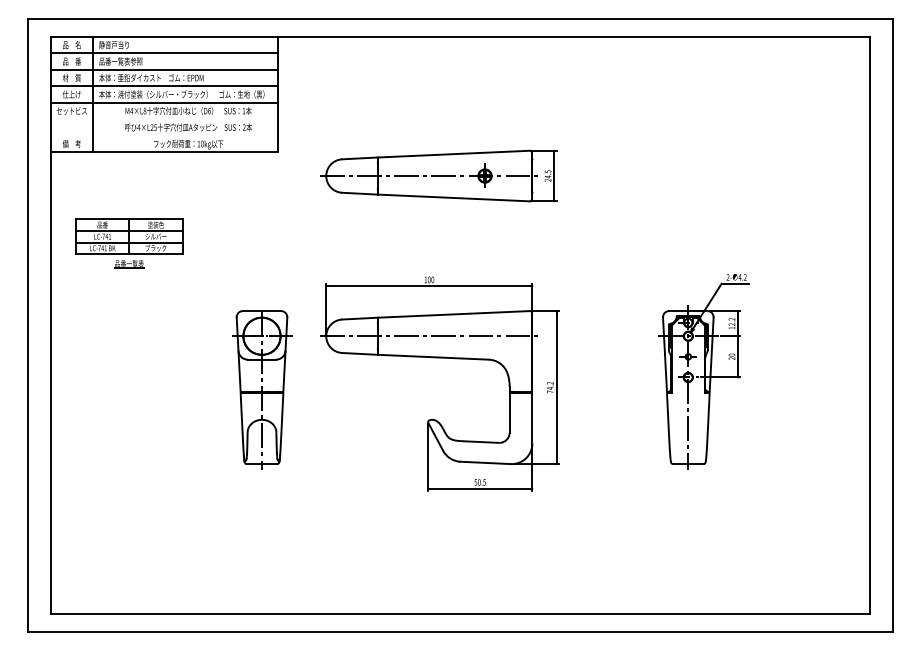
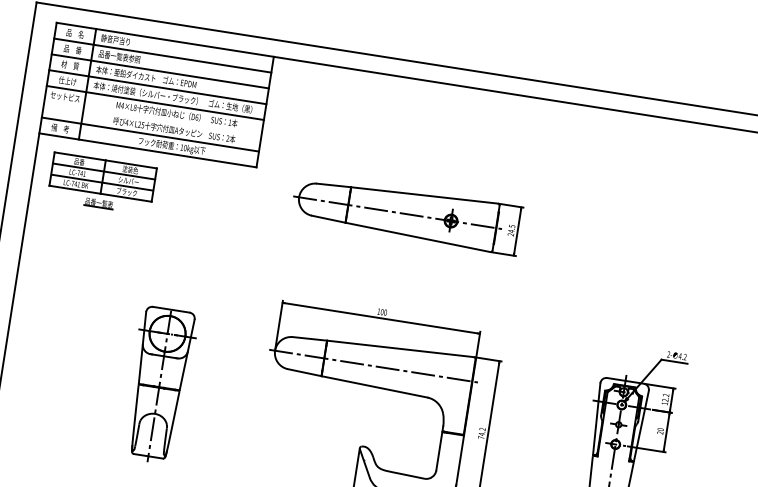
line: (164, 135) -> (150, 134), added
part: (129, 243) -> (102, 183), moved
part: (262, 389) -> (160, 384), moved

